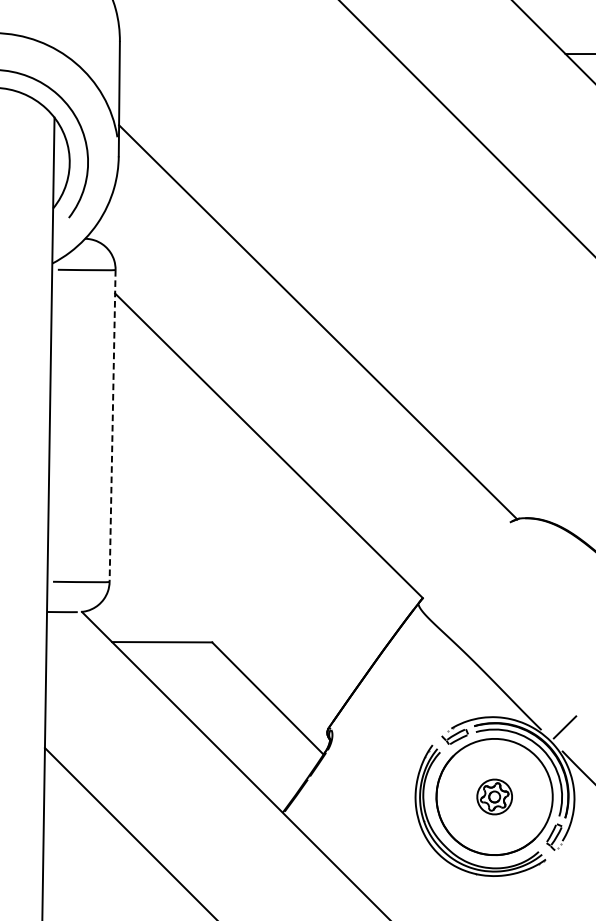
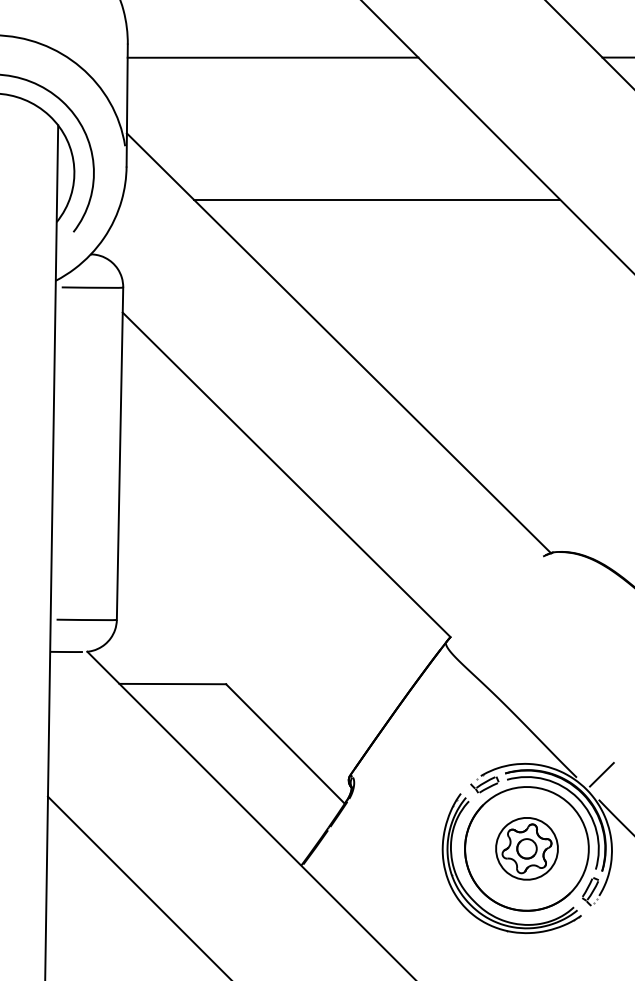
line: (255, 53) -> (272, 57), added
line: (353, 187) -> (376, 199), added
line: (113, 426) -> (120, 454), dashed -> solid
part: (494, 796) -> (526, 848), size x1.67

